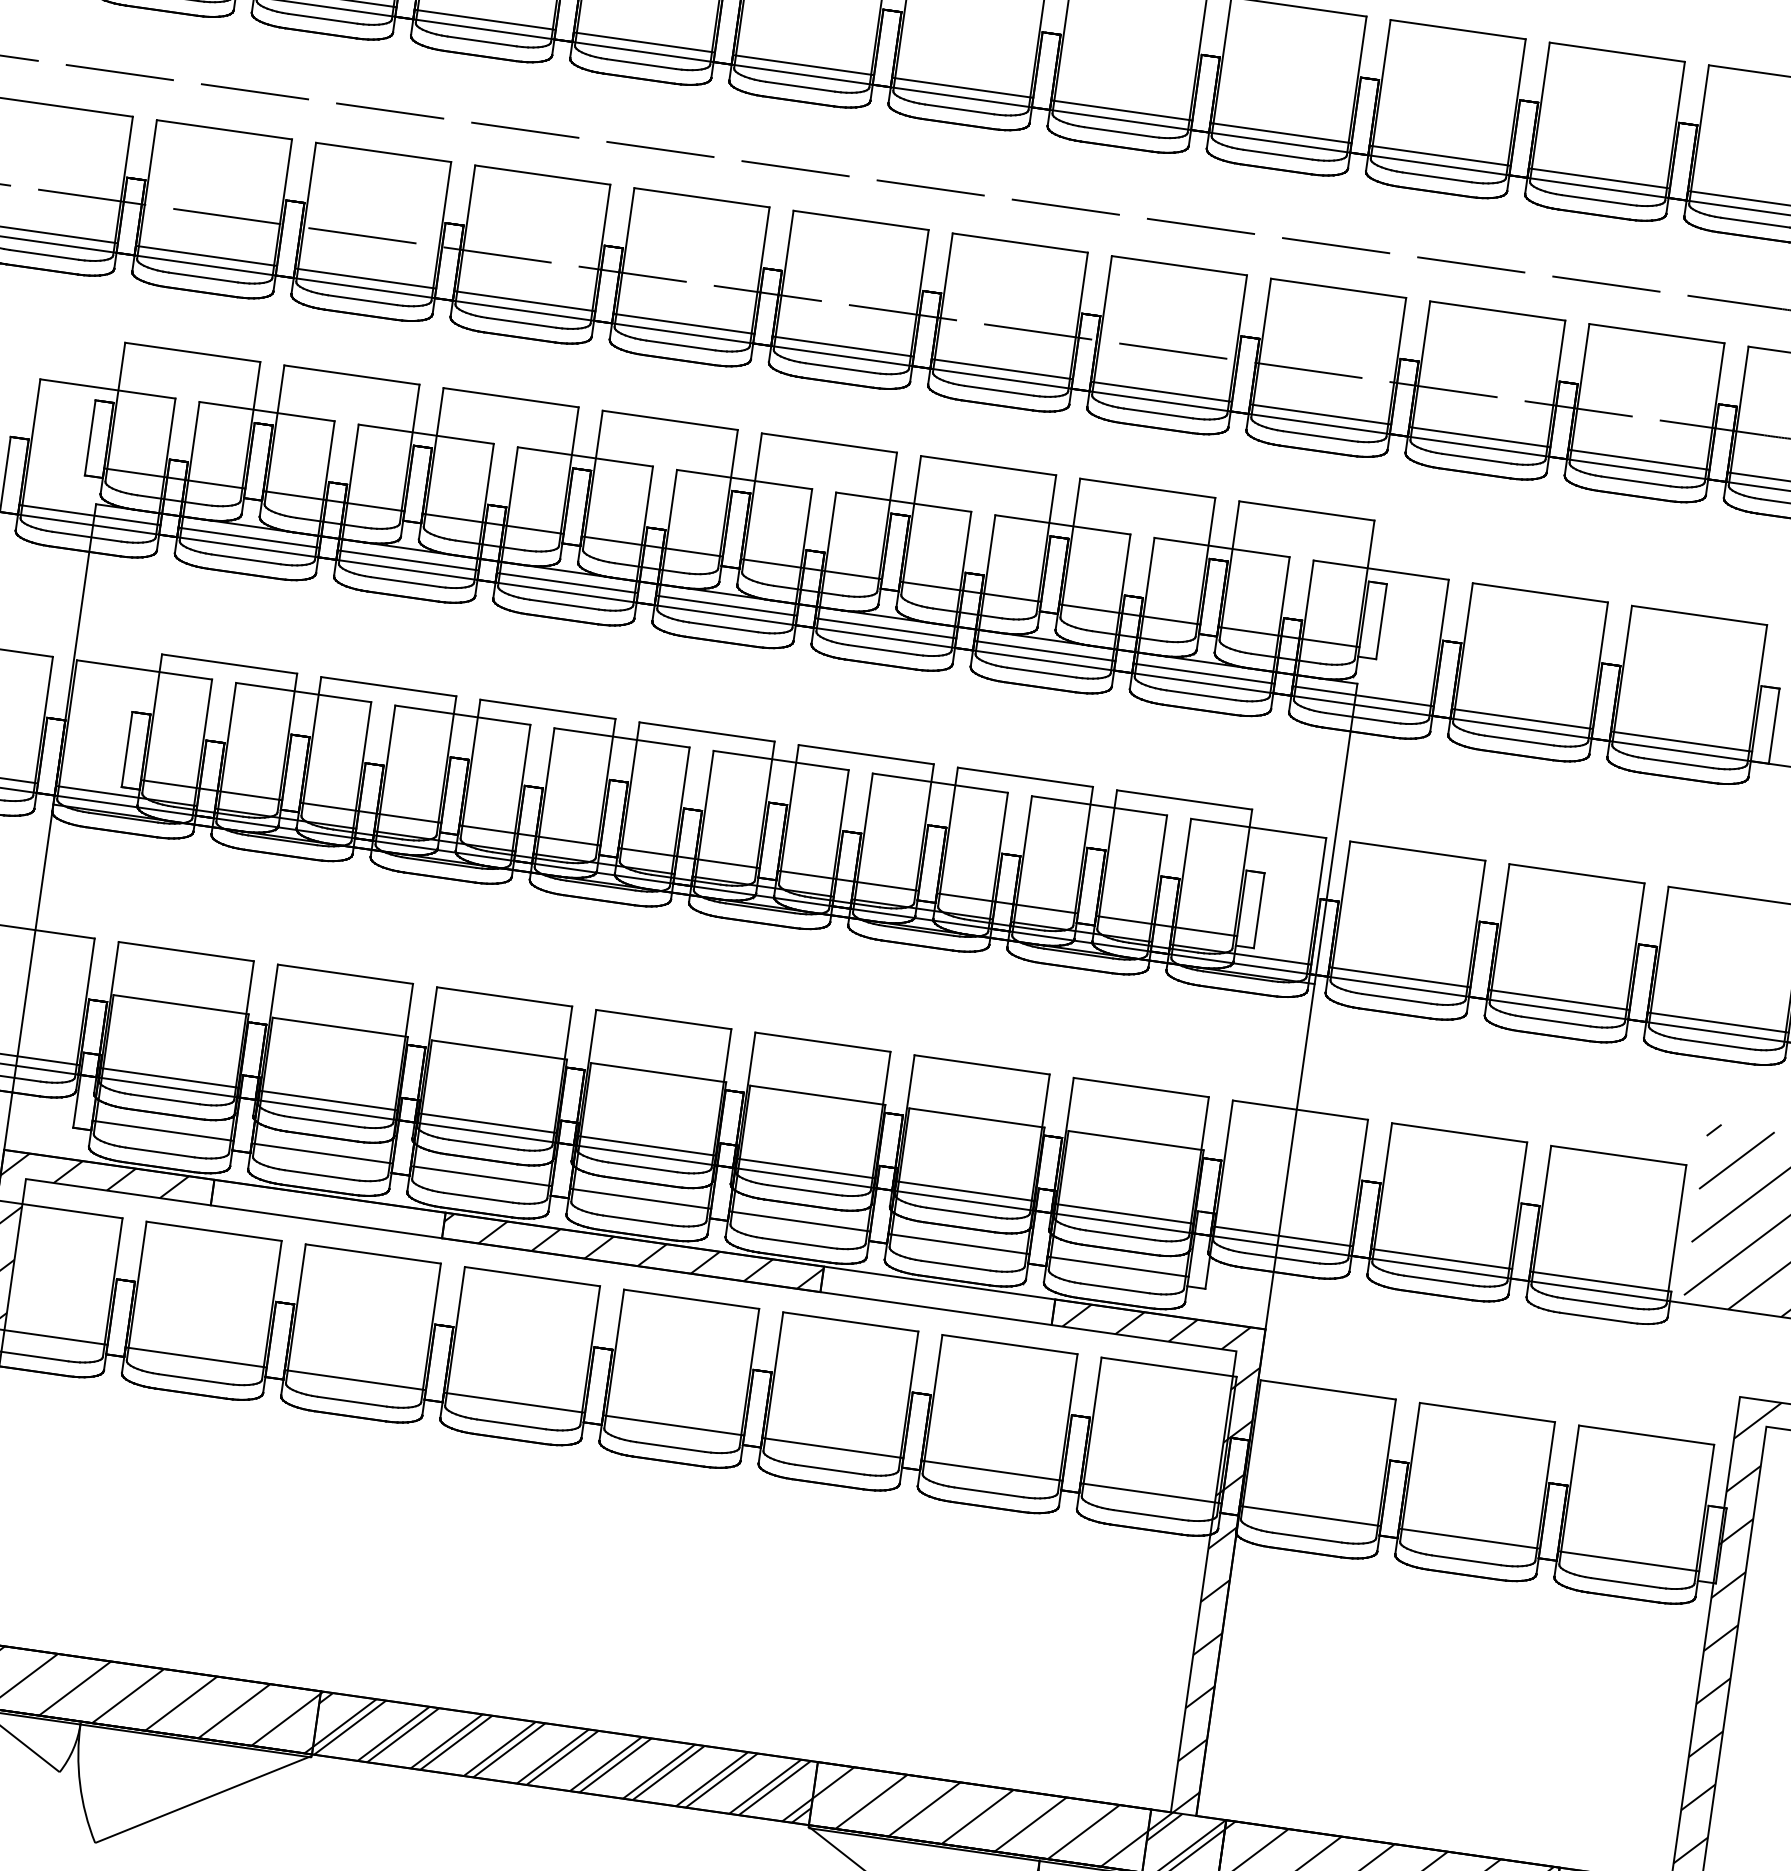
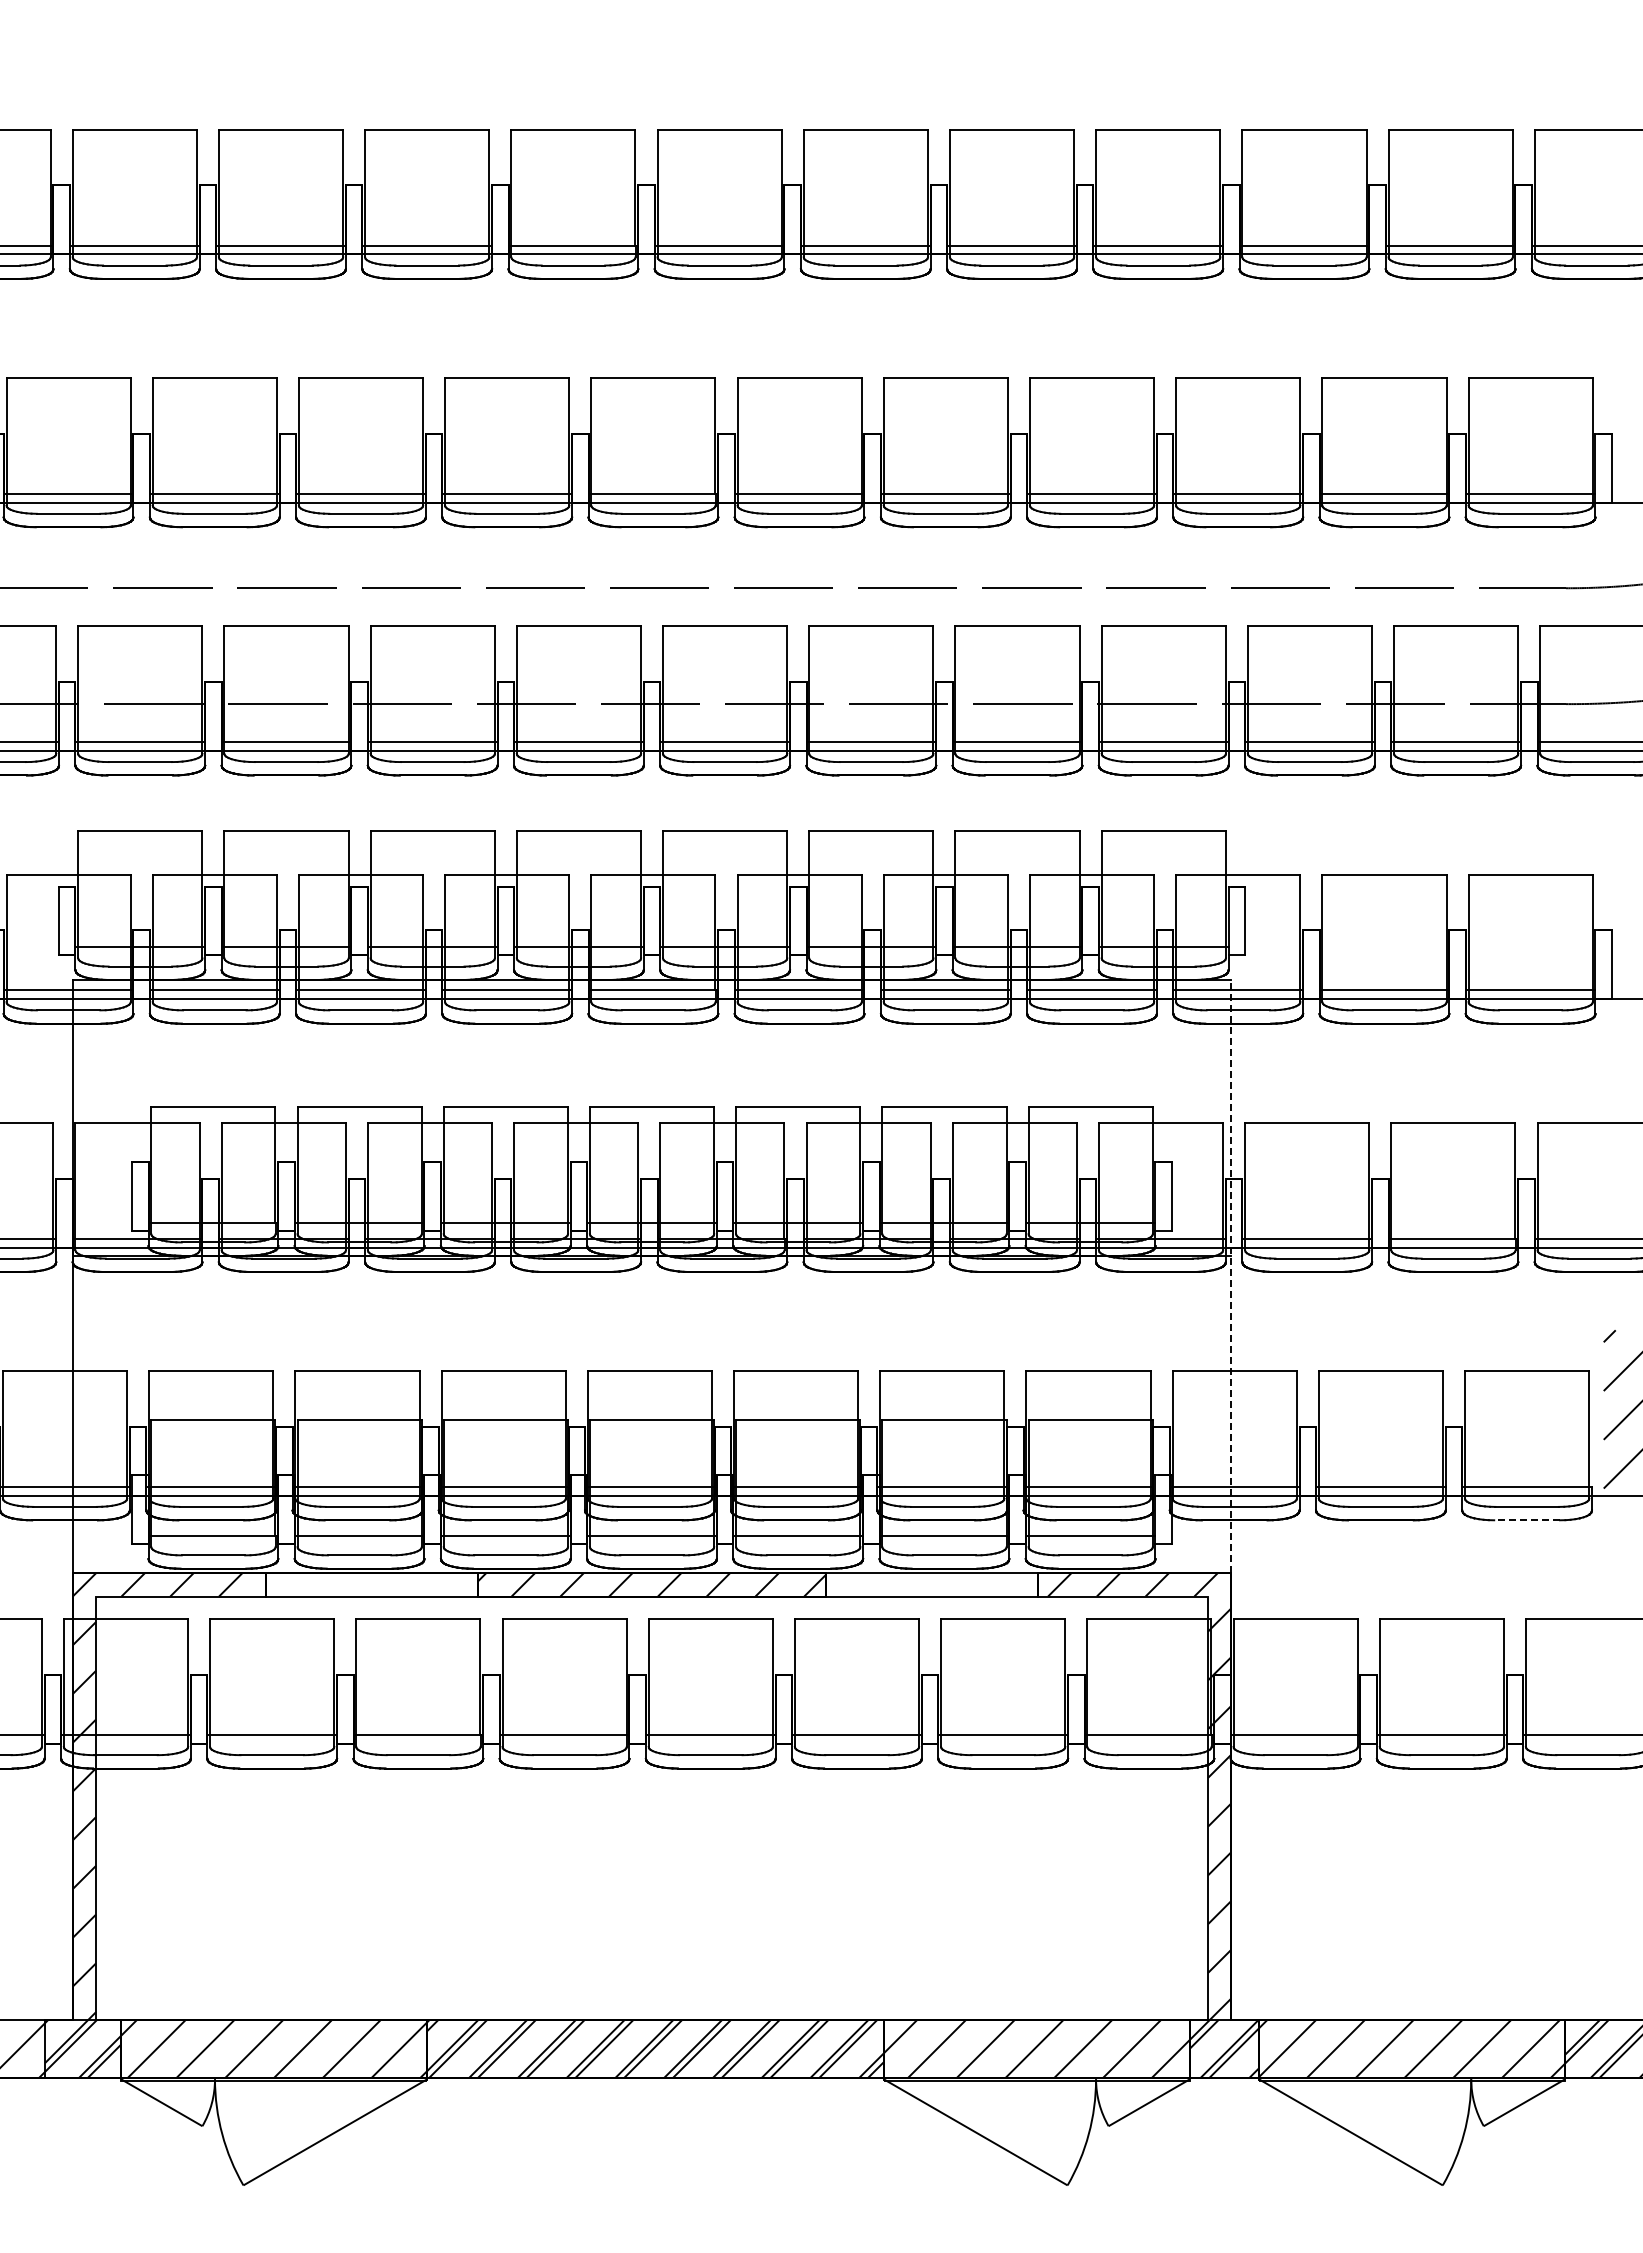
line: (1311, 1006) -> (1231, 1276), solid -> dashed
line: (1596, 1318) -> (1527, 1520), solid -> dashed

